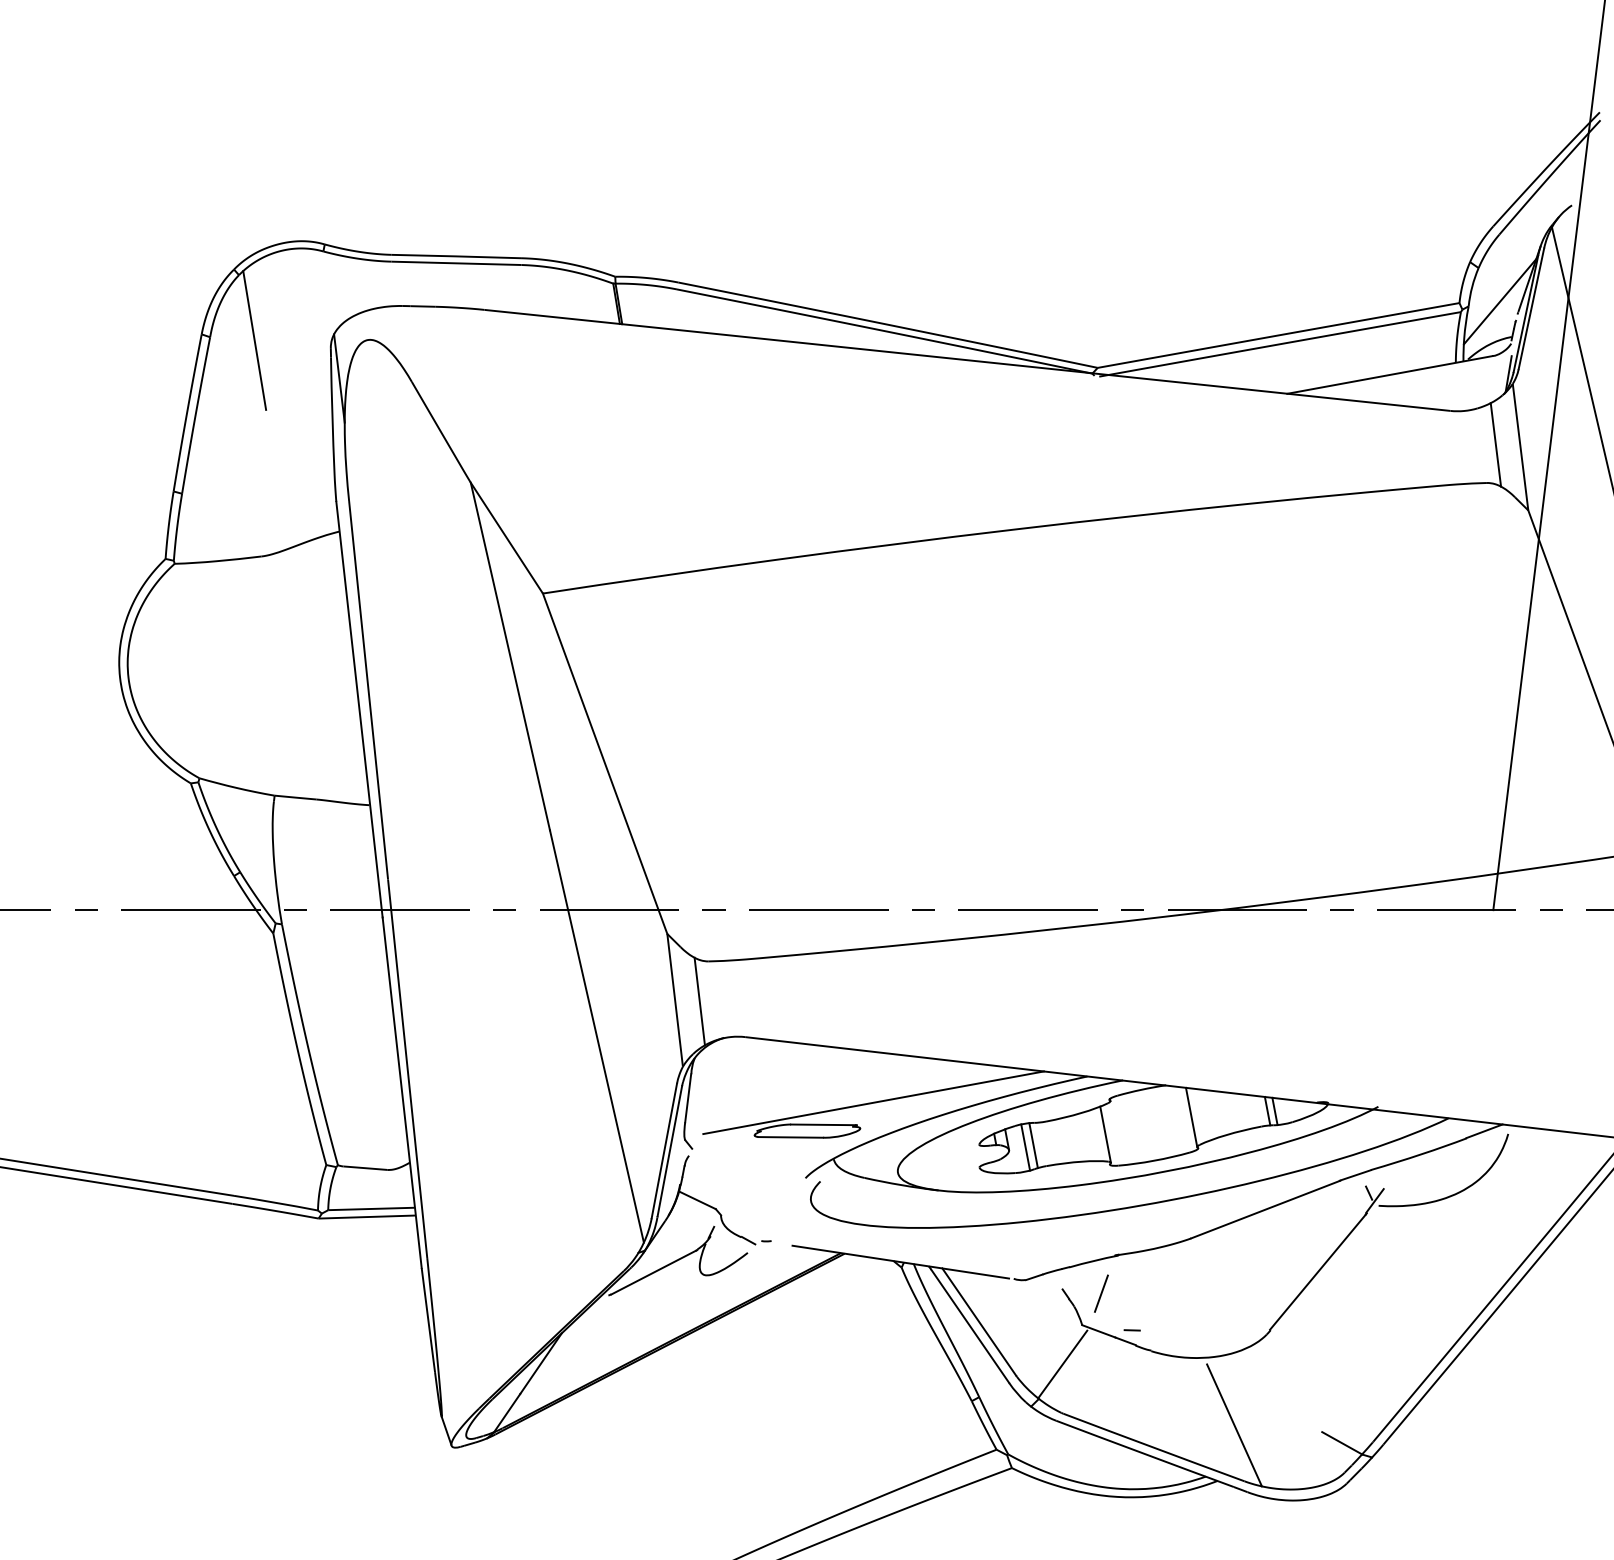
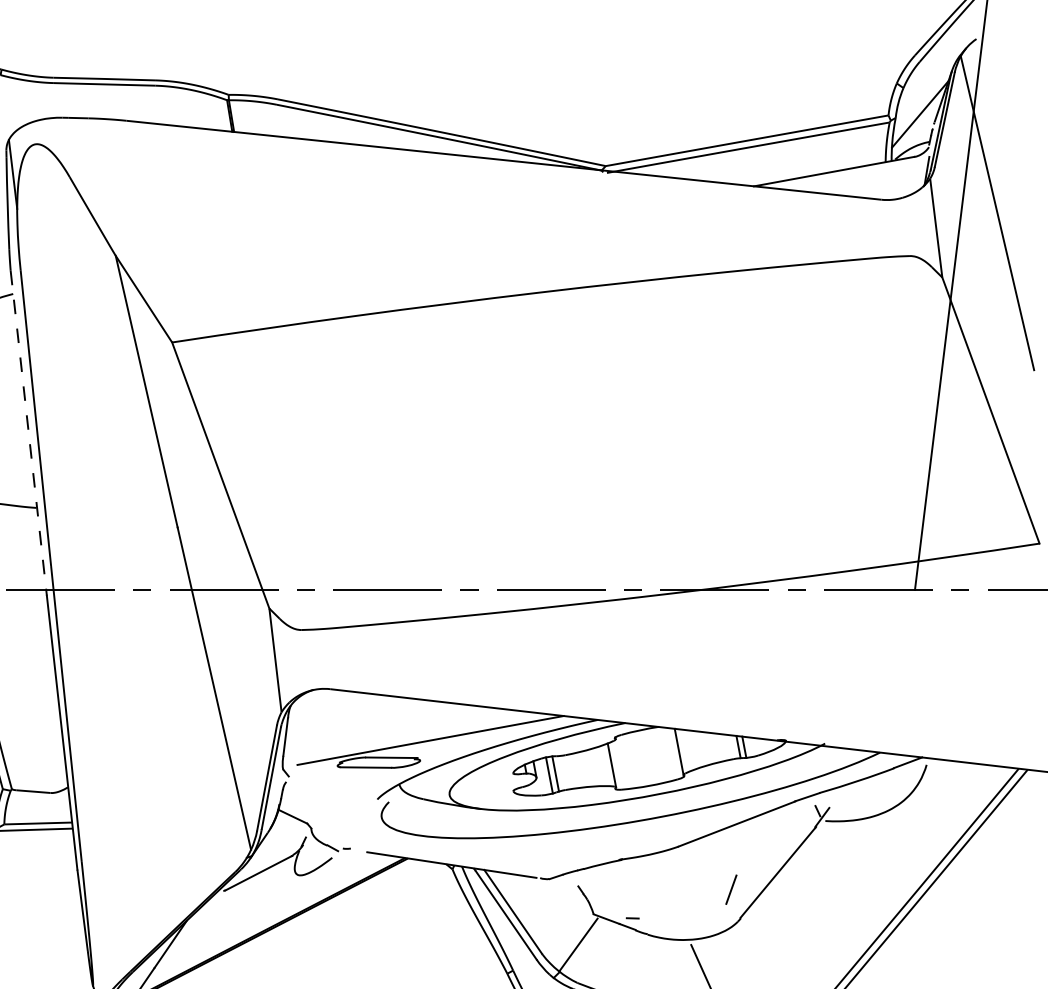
line: (1495, 444) -> (916, 225), removed
line: (359, 710) -> (28, 433), solid -> dashed
line: (699, 1001) -> (294, 661), removed
line: (1101, 1293) -> (731, 889), moved

